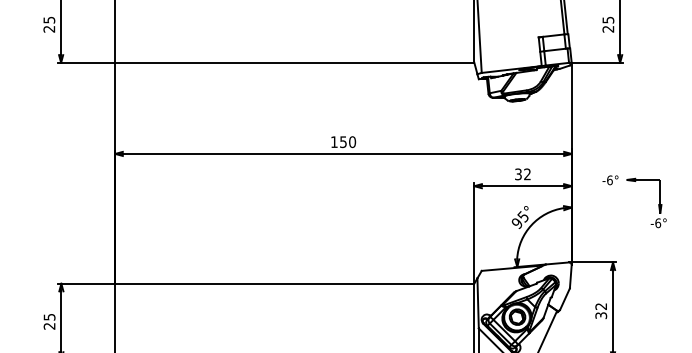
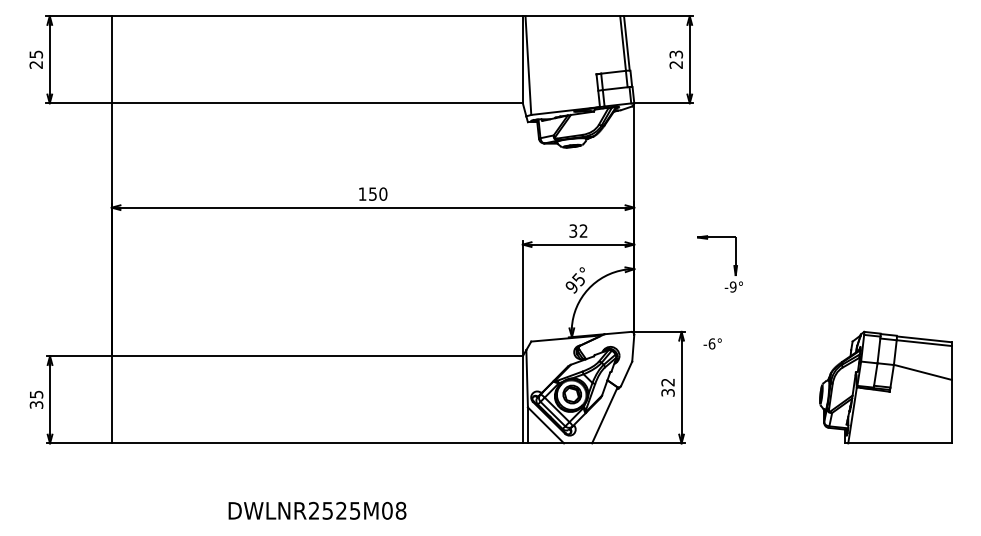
text: (607, 20) -> (675, 54), 25 -> 23
text: (610, 179) -> (712, 343), moved
text: (657, 222) -> (732, 286), -6° -> -9°
text: (49, 325) -> (36, 404), 25 -> 35

